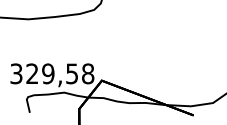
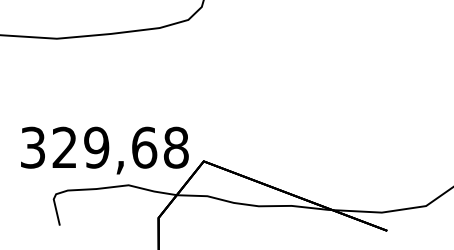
text: (72, 73) -> (145, 146), 329,58 -> 329,68

